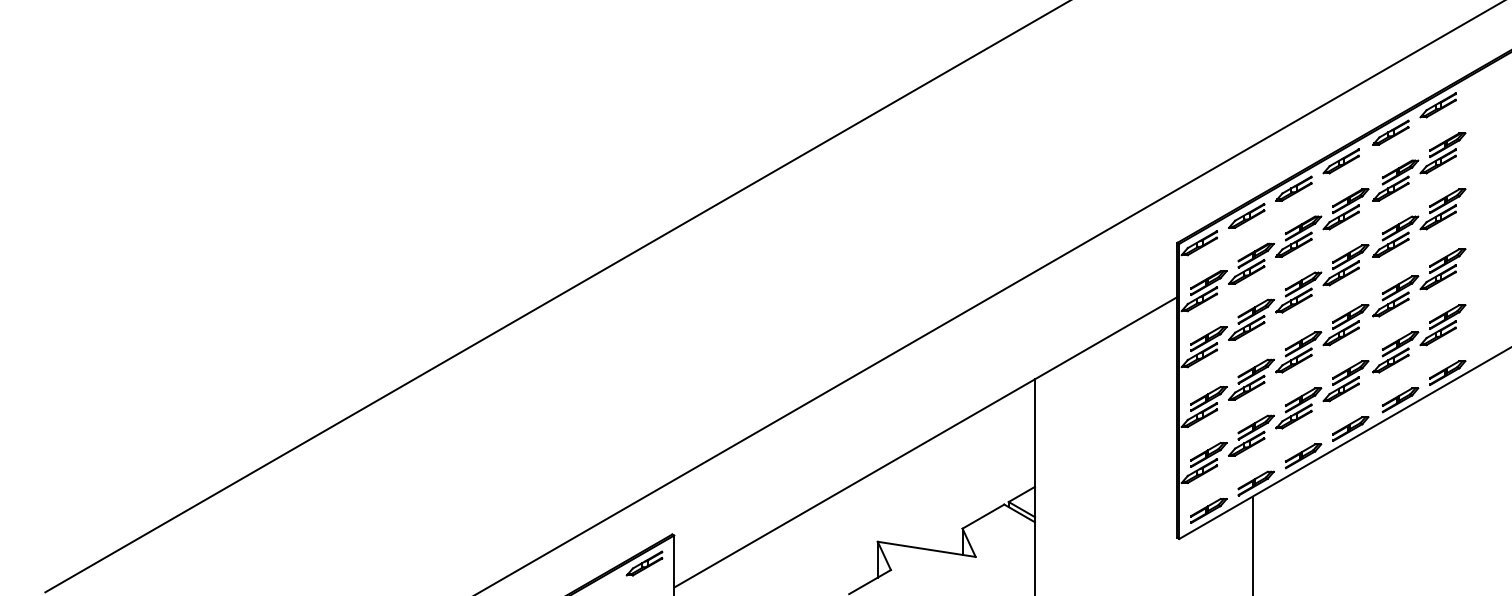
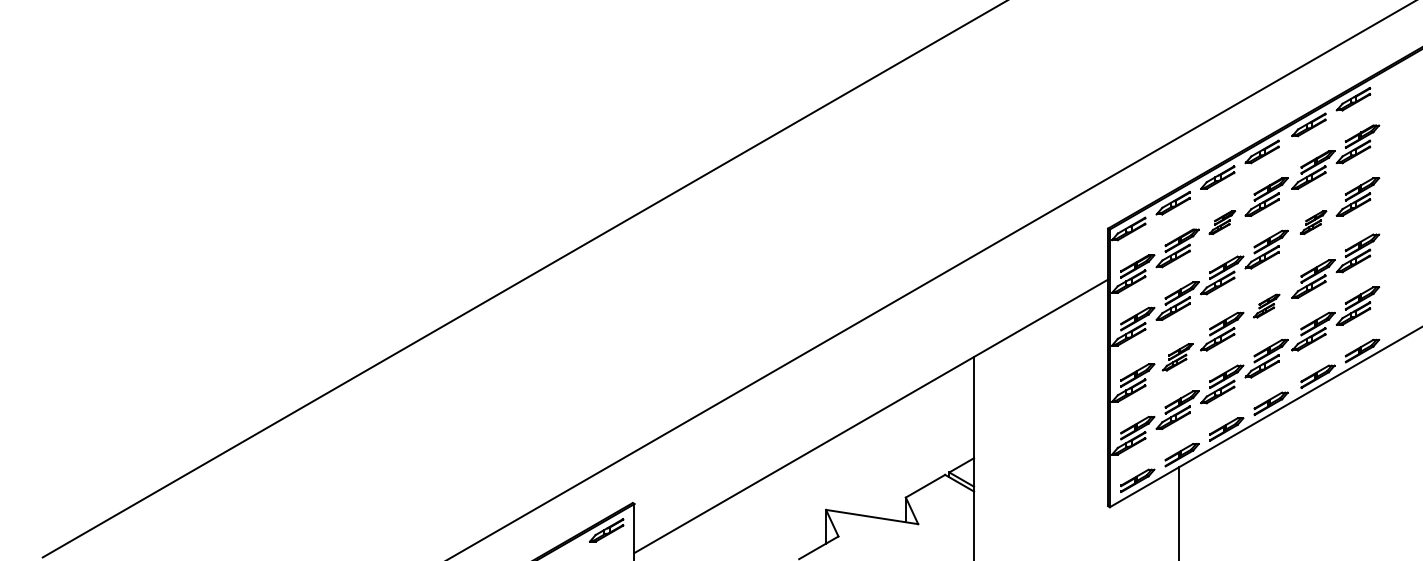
part: (1298, 236) -> (1221, 222), size x0.6
part: (1395, 236) -> (1313, 222), size x0.6
part: (1345, 325) -> (1266, 306), size x0.6
part: (1251, 379) -> (1177, 357), size x0.7

